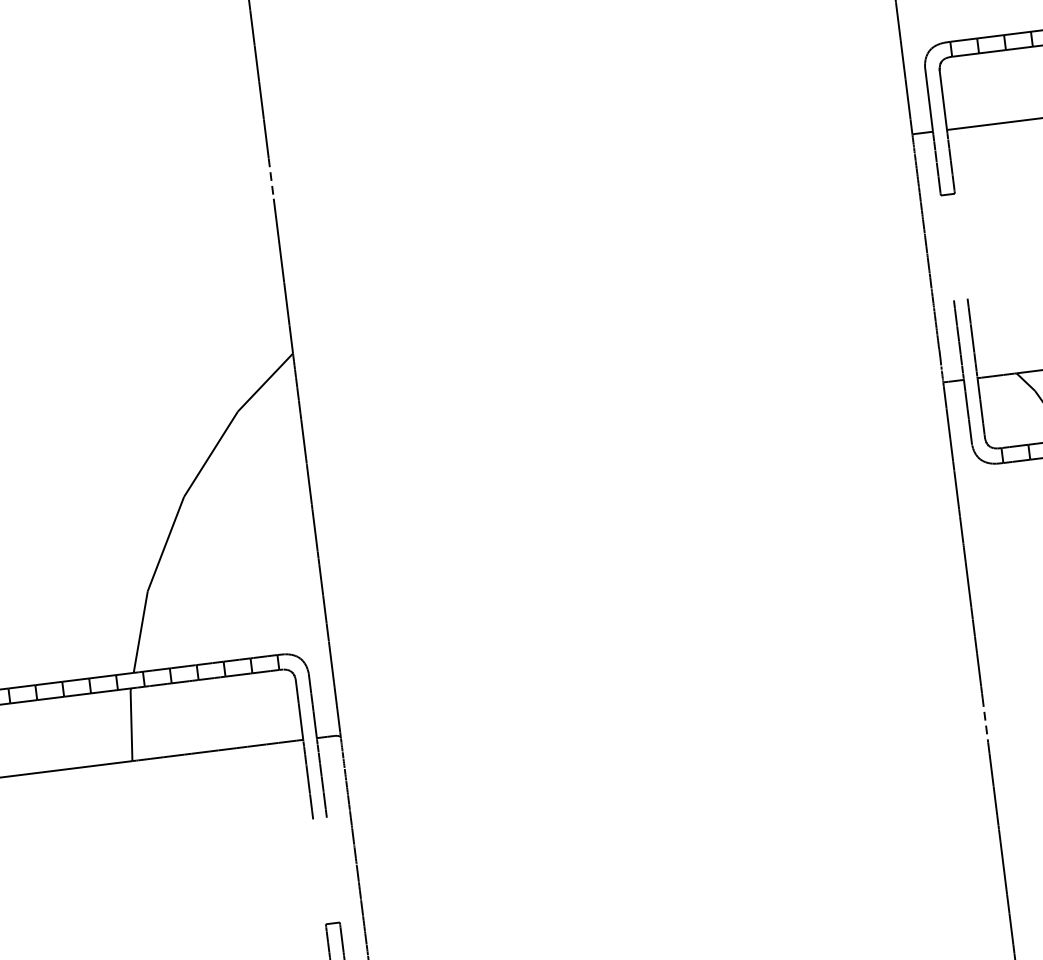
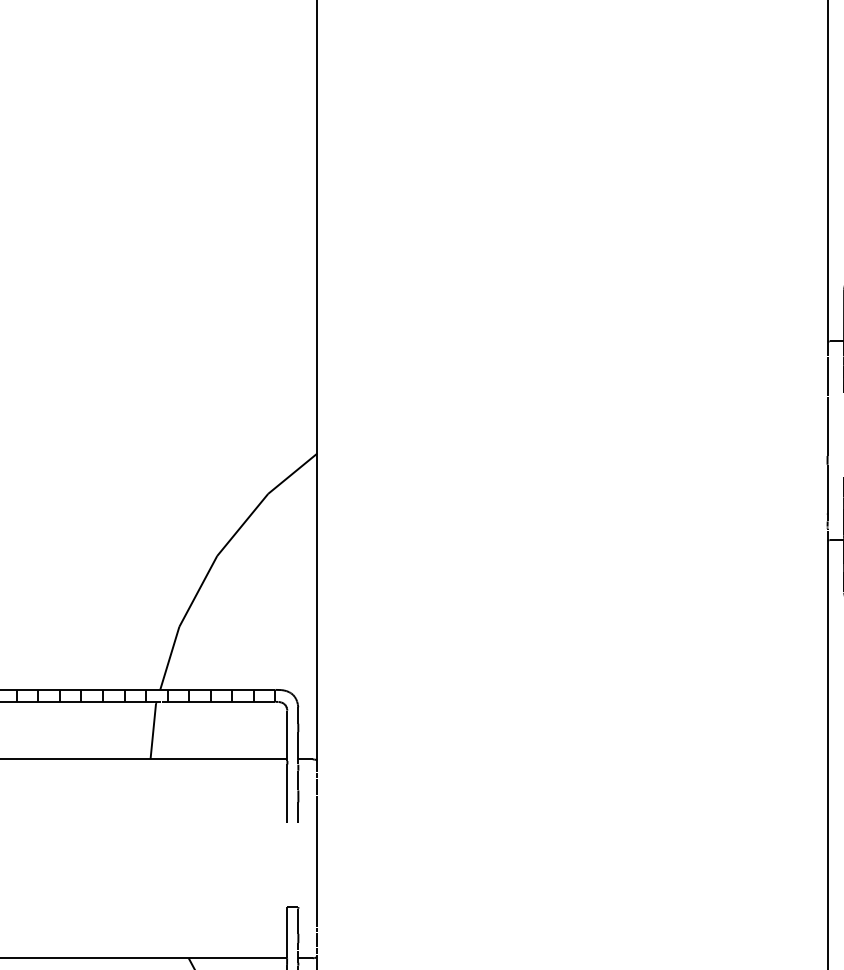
line: (271, 178) -> (317, 313), dashed -> solid
line: (985, 720) -> (827, 811), dashed -> solid

